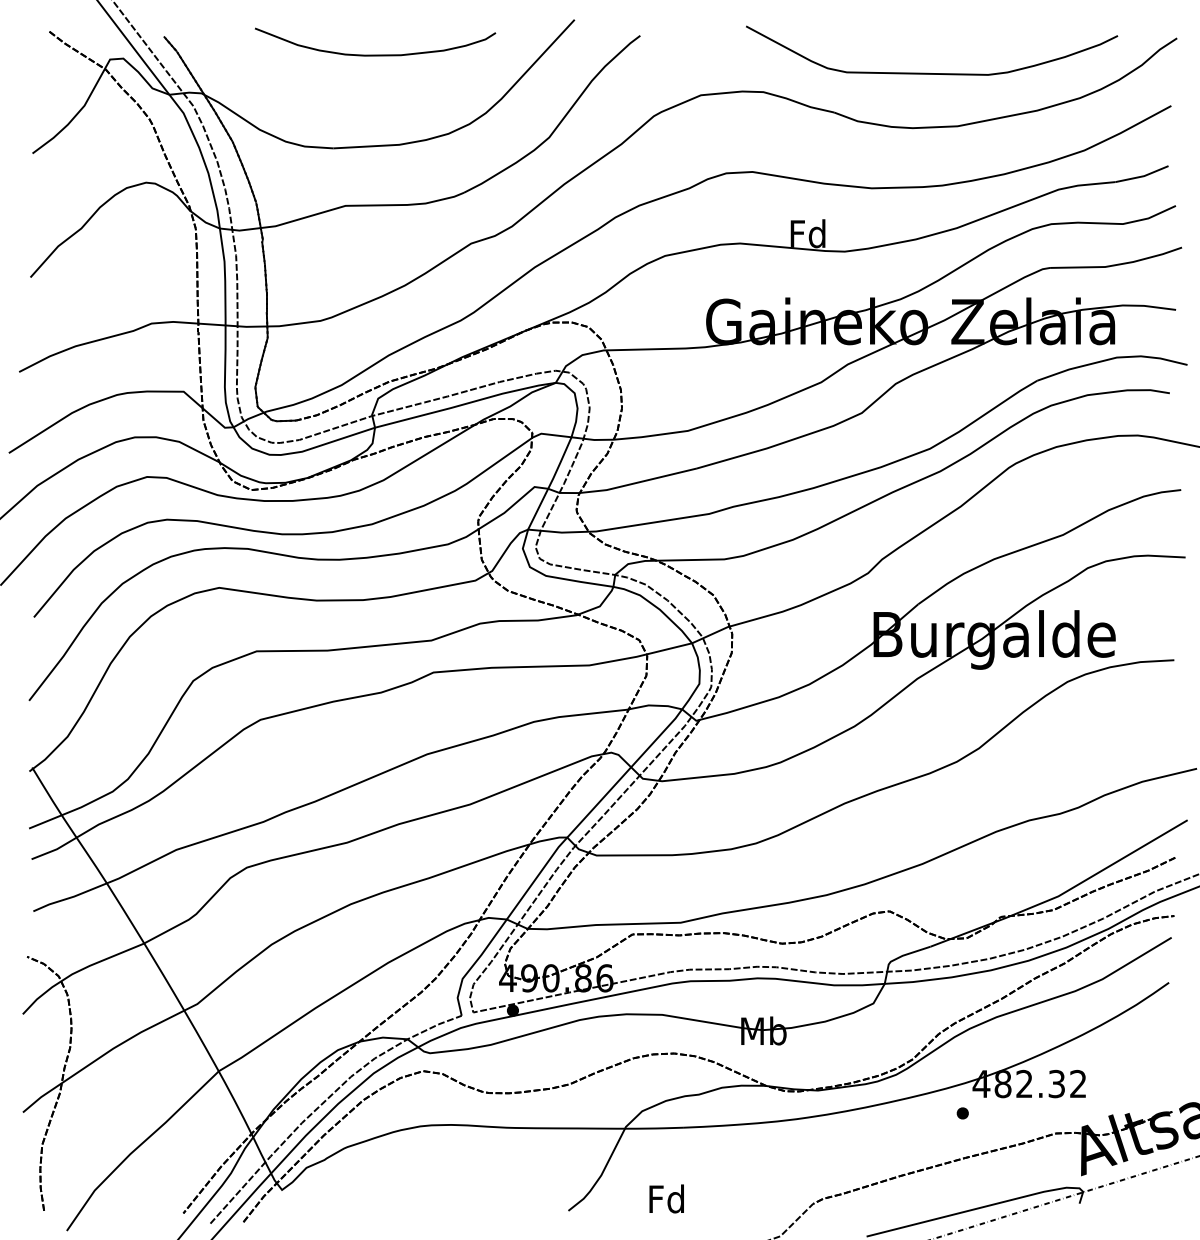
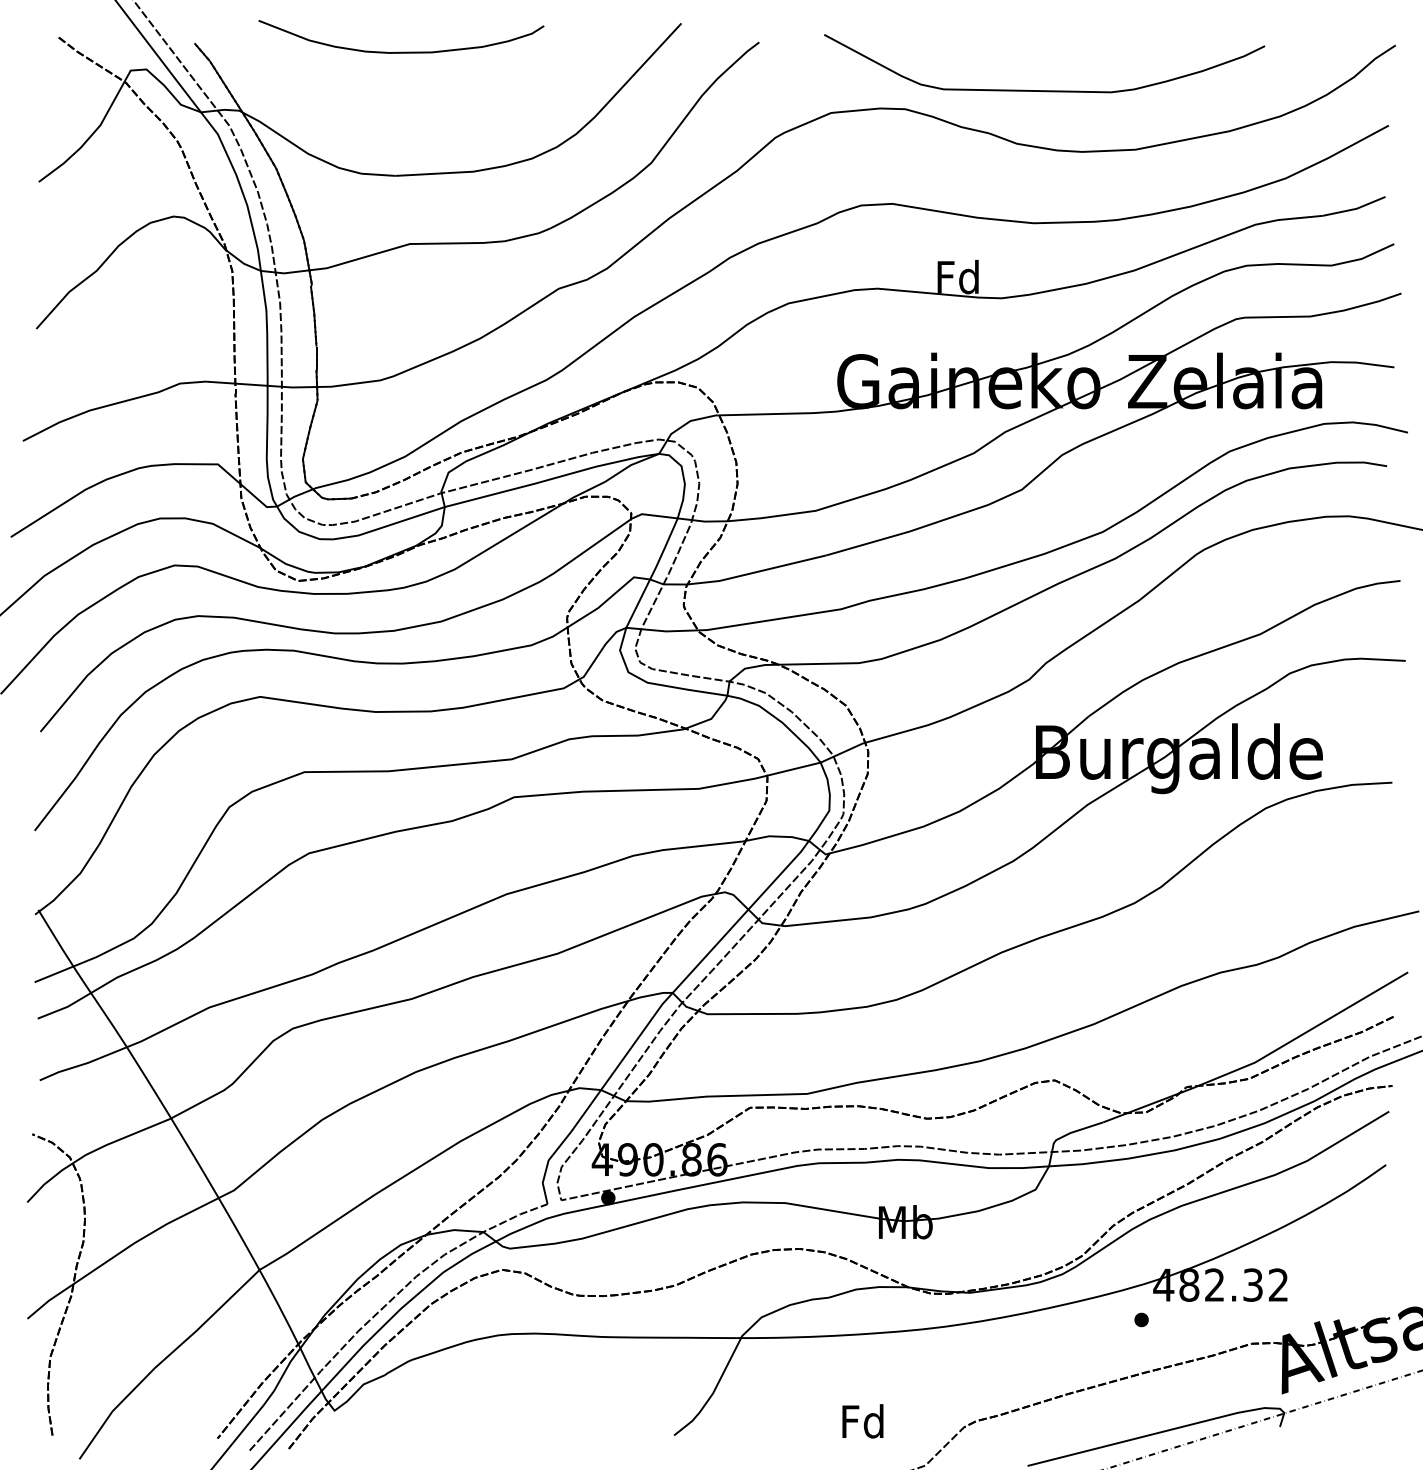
curve: (375, 54) -> (401, 51), moved
curve: (927, 72) -> (1039, 89), moved
text: (666, 1198) -> (862, 1420), moved

